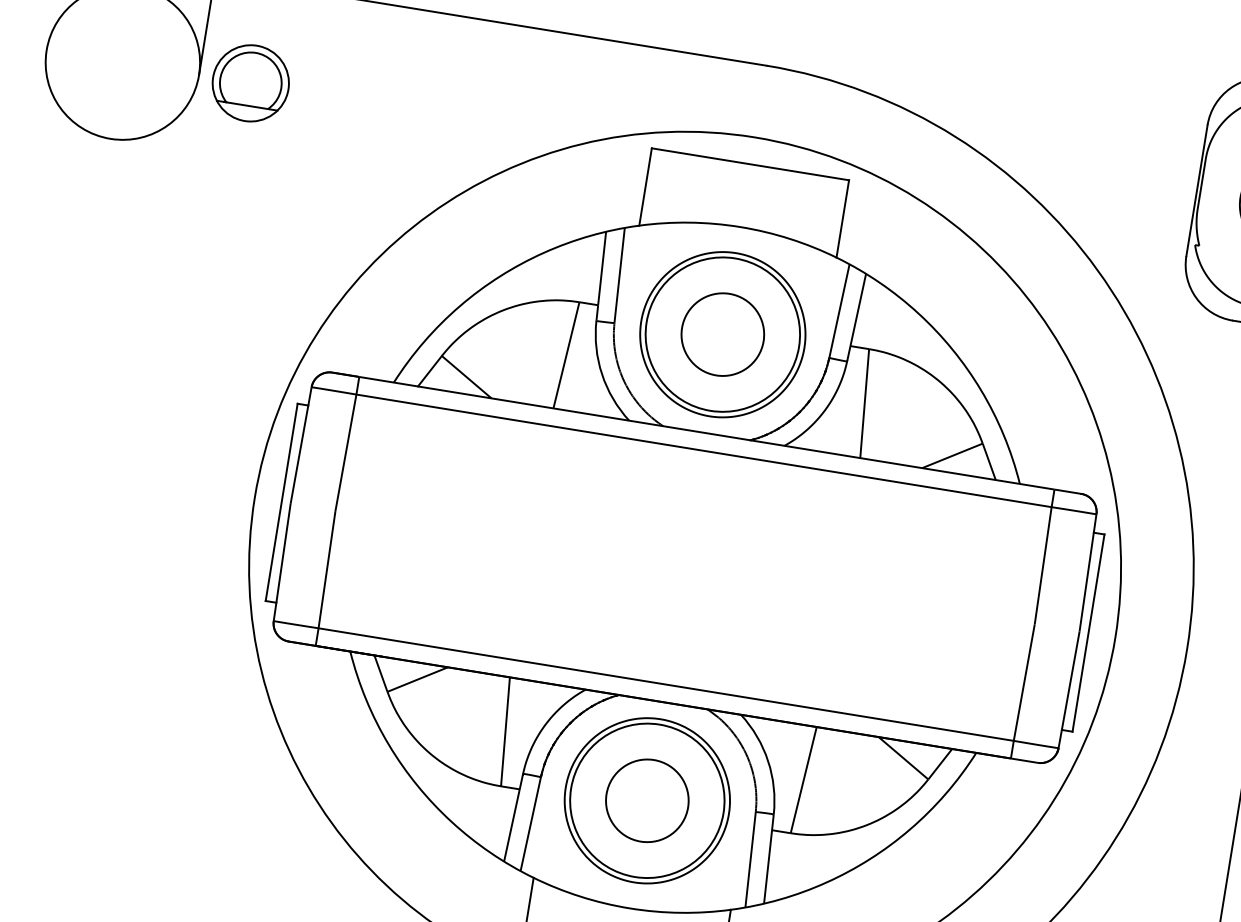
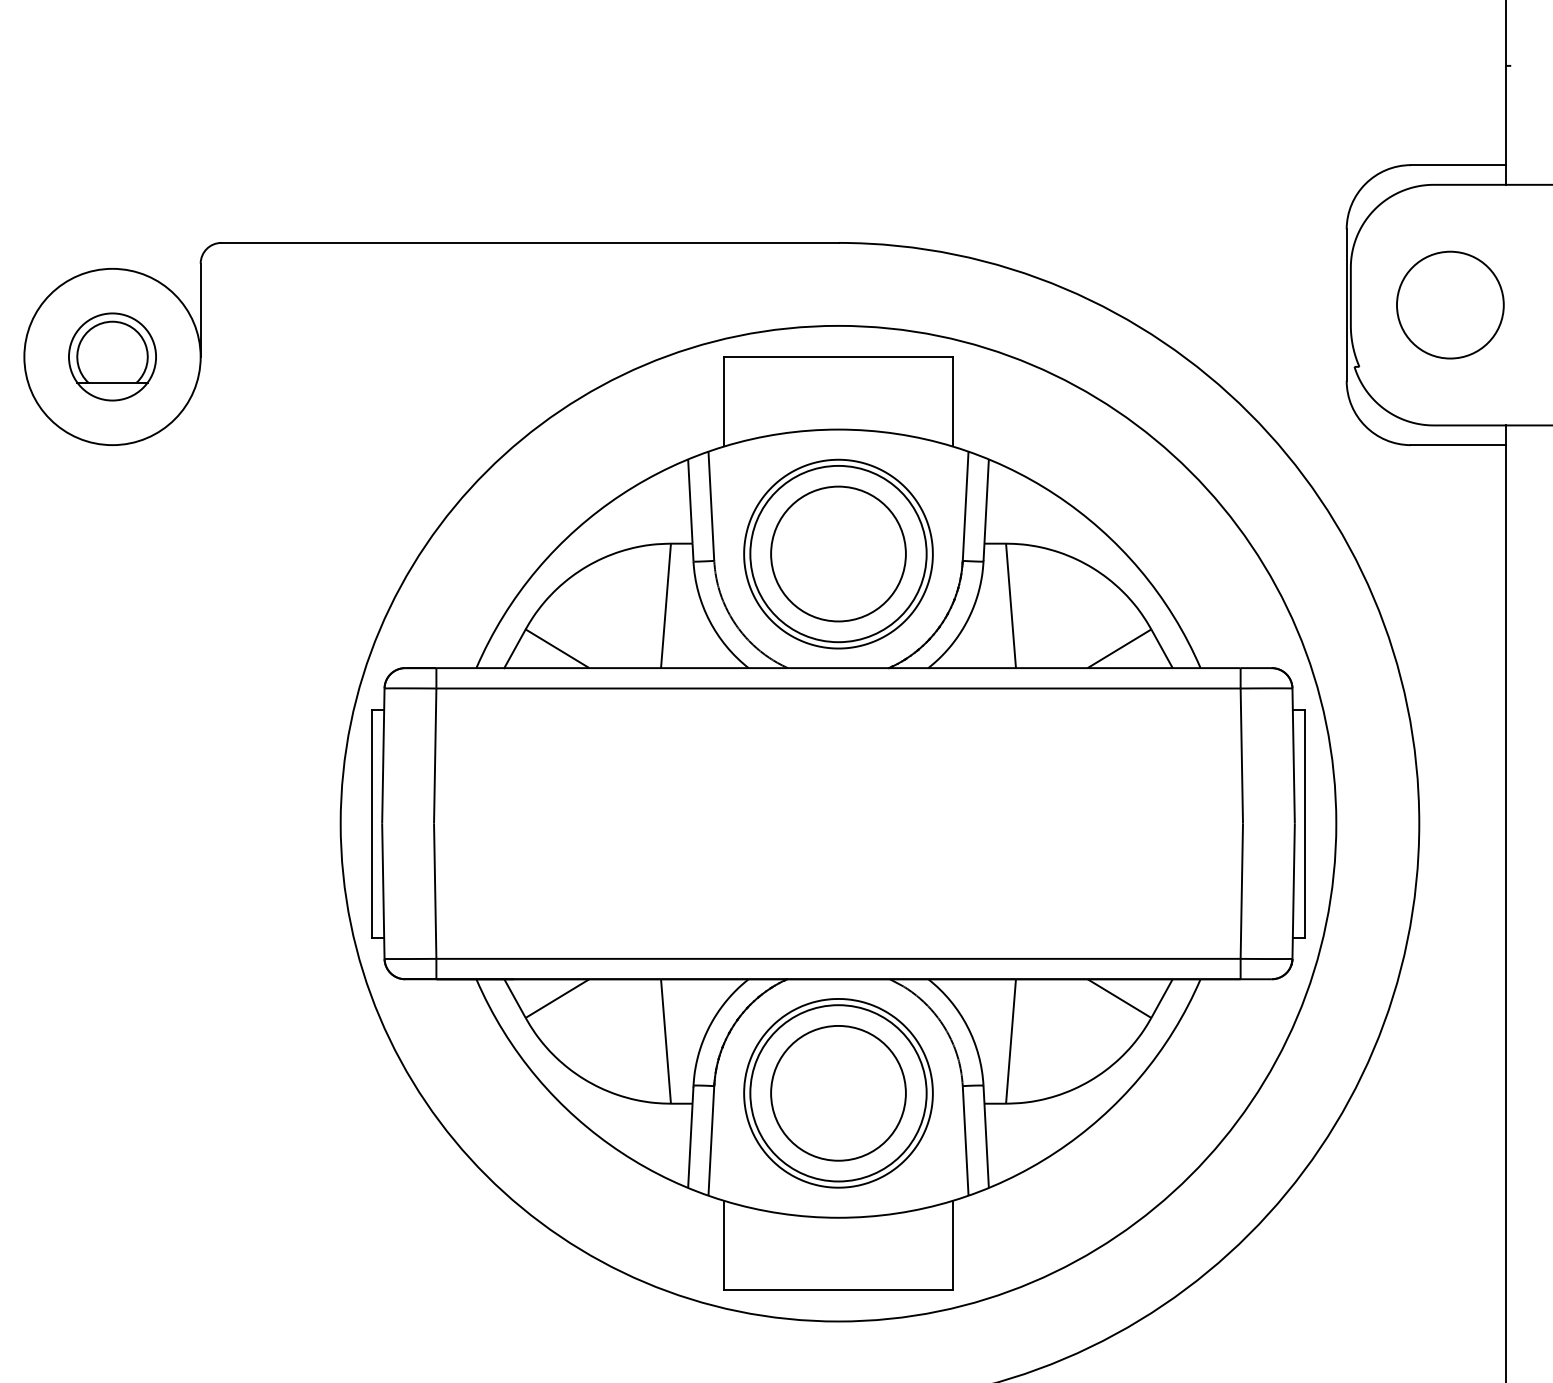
part: (250, 82) -> (112, 356), moved
circle: (722, 334) -> (838, 553), size x1.43
circle: (647, 800) -> (838, 1092), size x1.43

